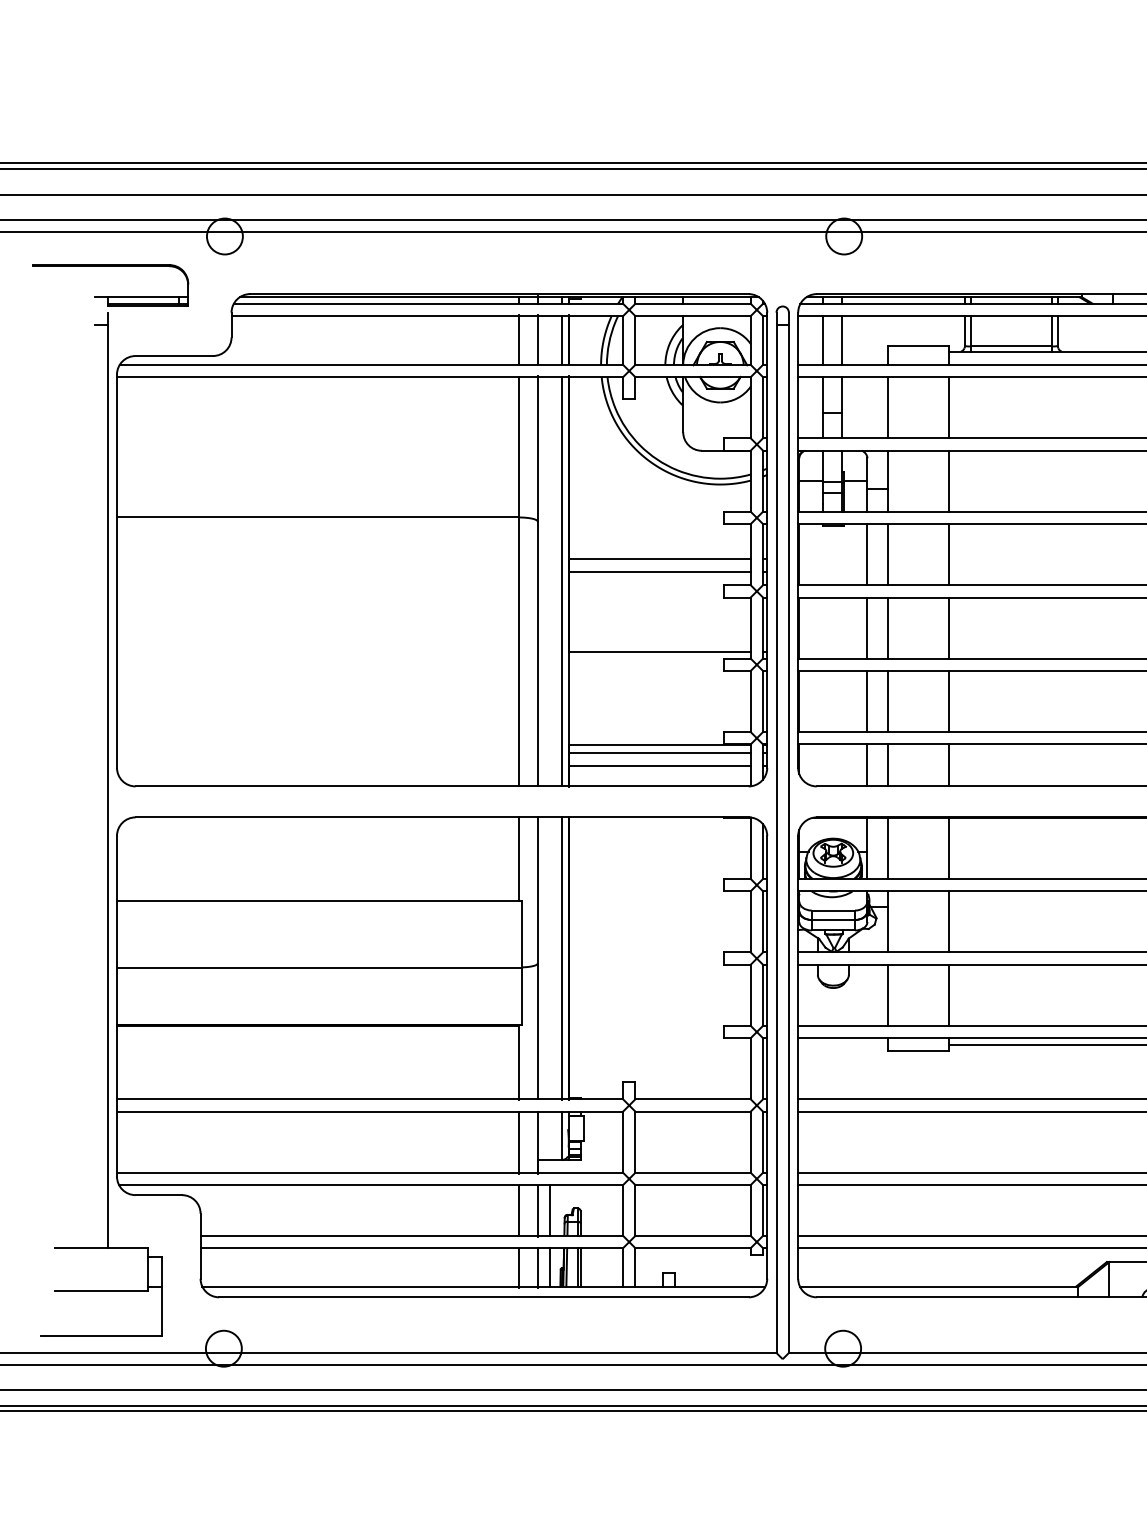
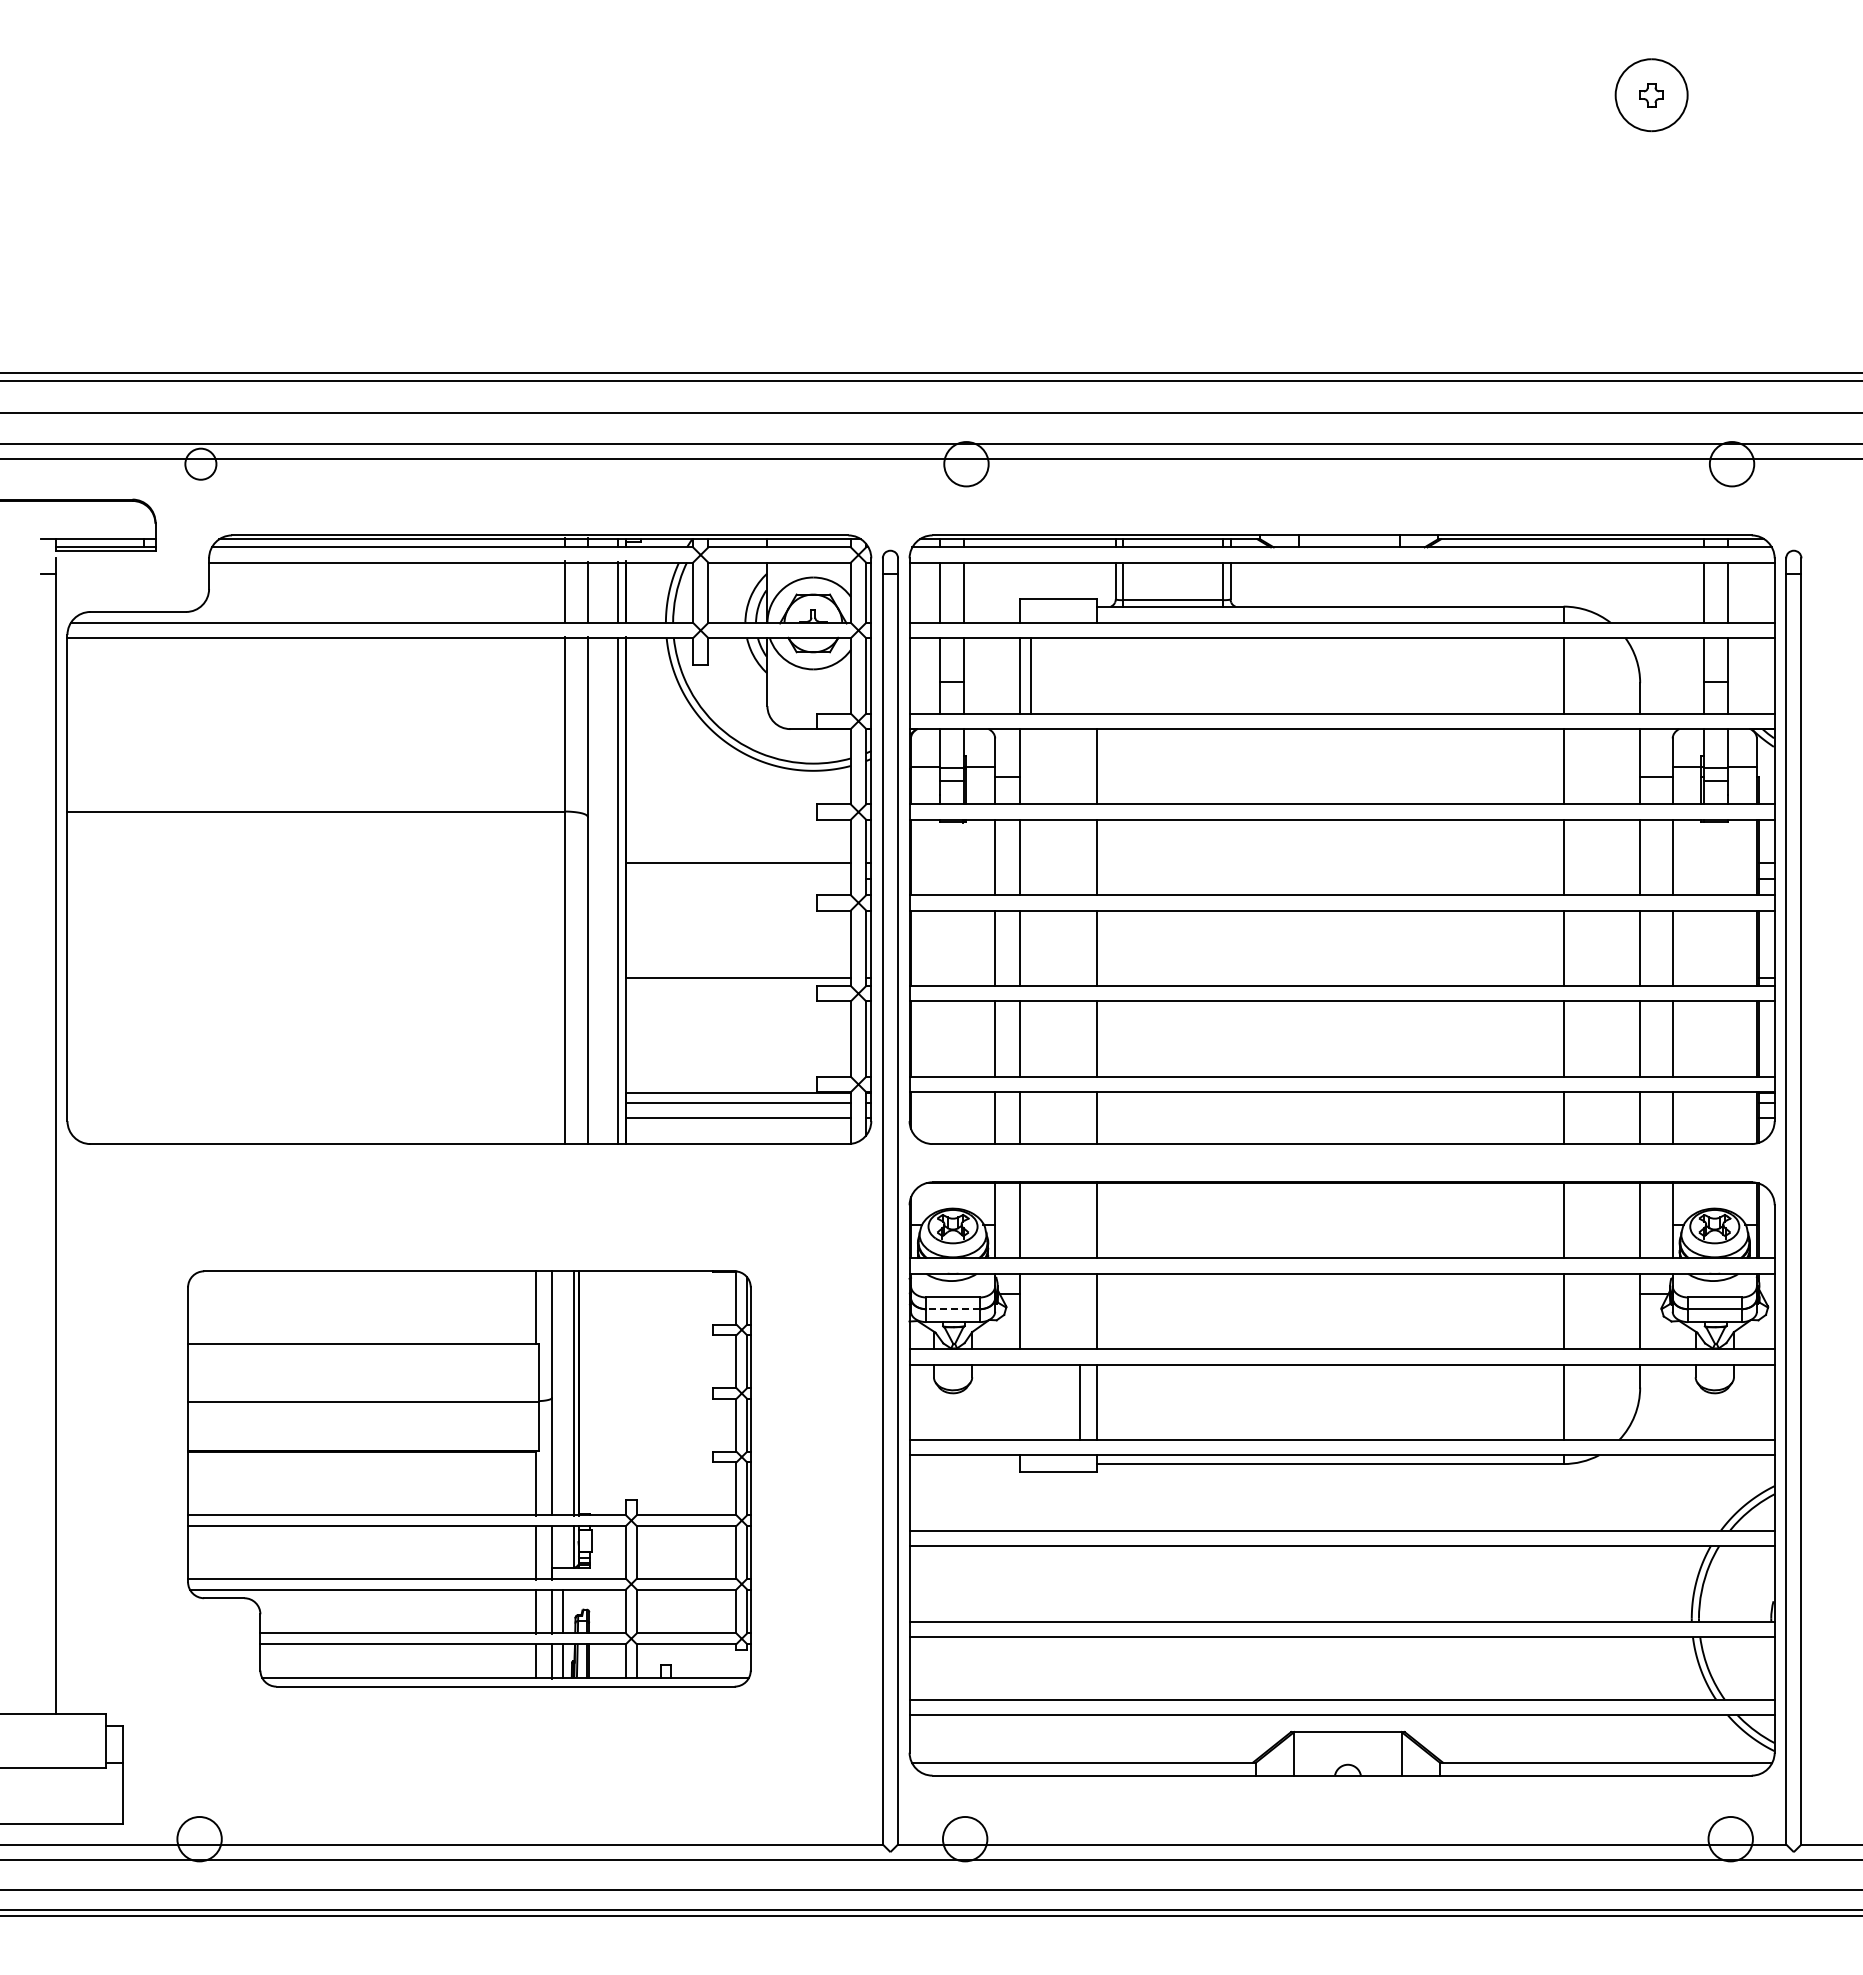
circle: (224, 236) -> (200, 464), size x0.7
line: (949, 407) -> (1030, 675), moved
line: (659, 571) -> (738, 878), removed
line: (833, 920) -> (953, 1309), solid -> dashed
line: (887, 995) -> (1080, 1402), moved
part: (442, 1056) -> (469, 1478), size x0.7

